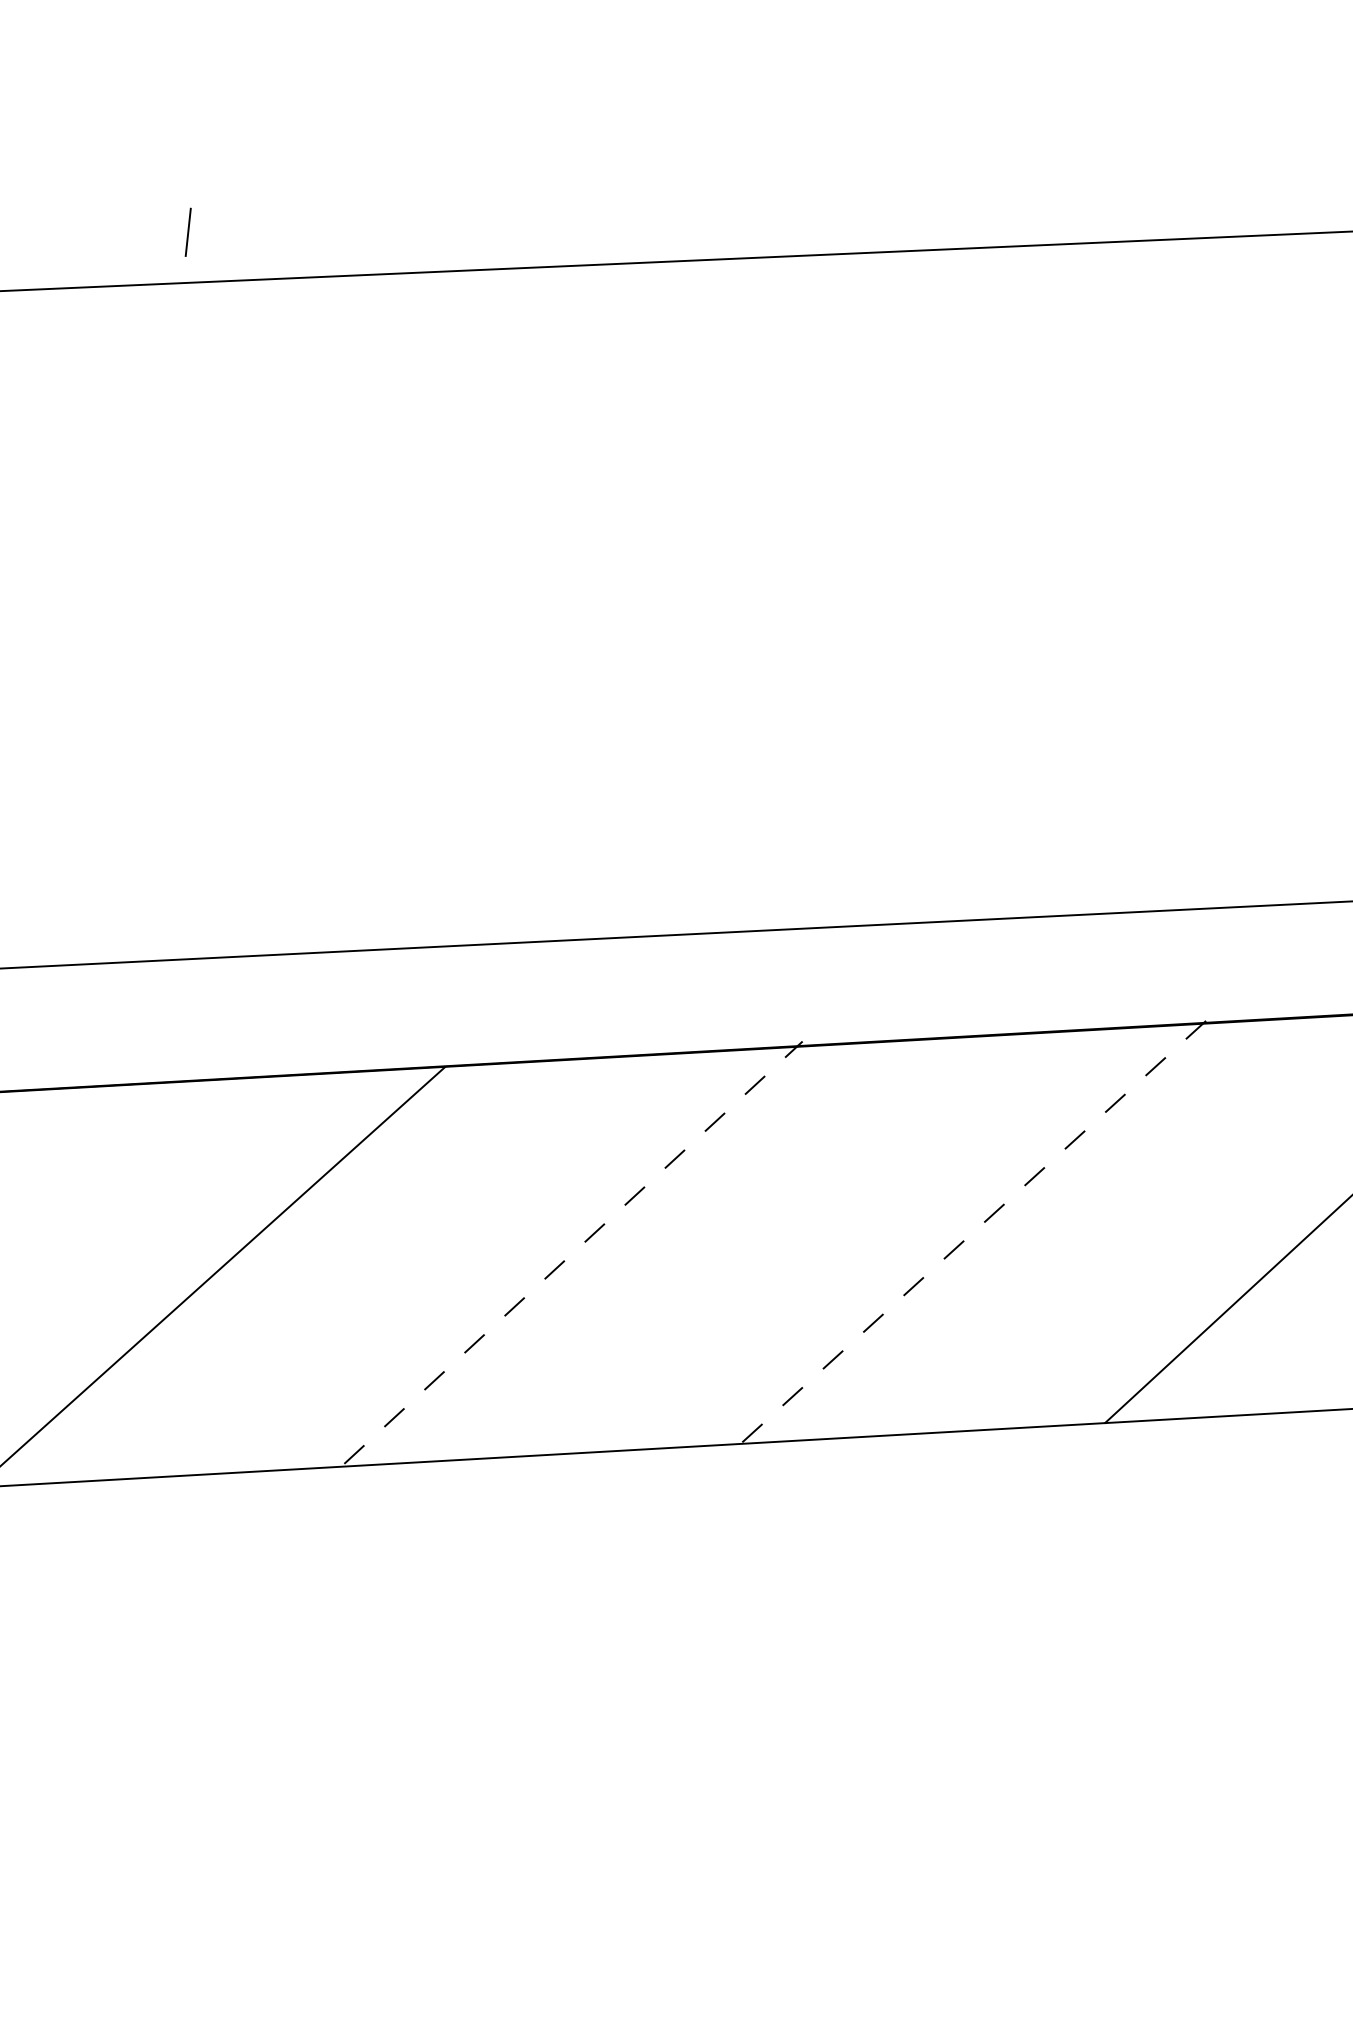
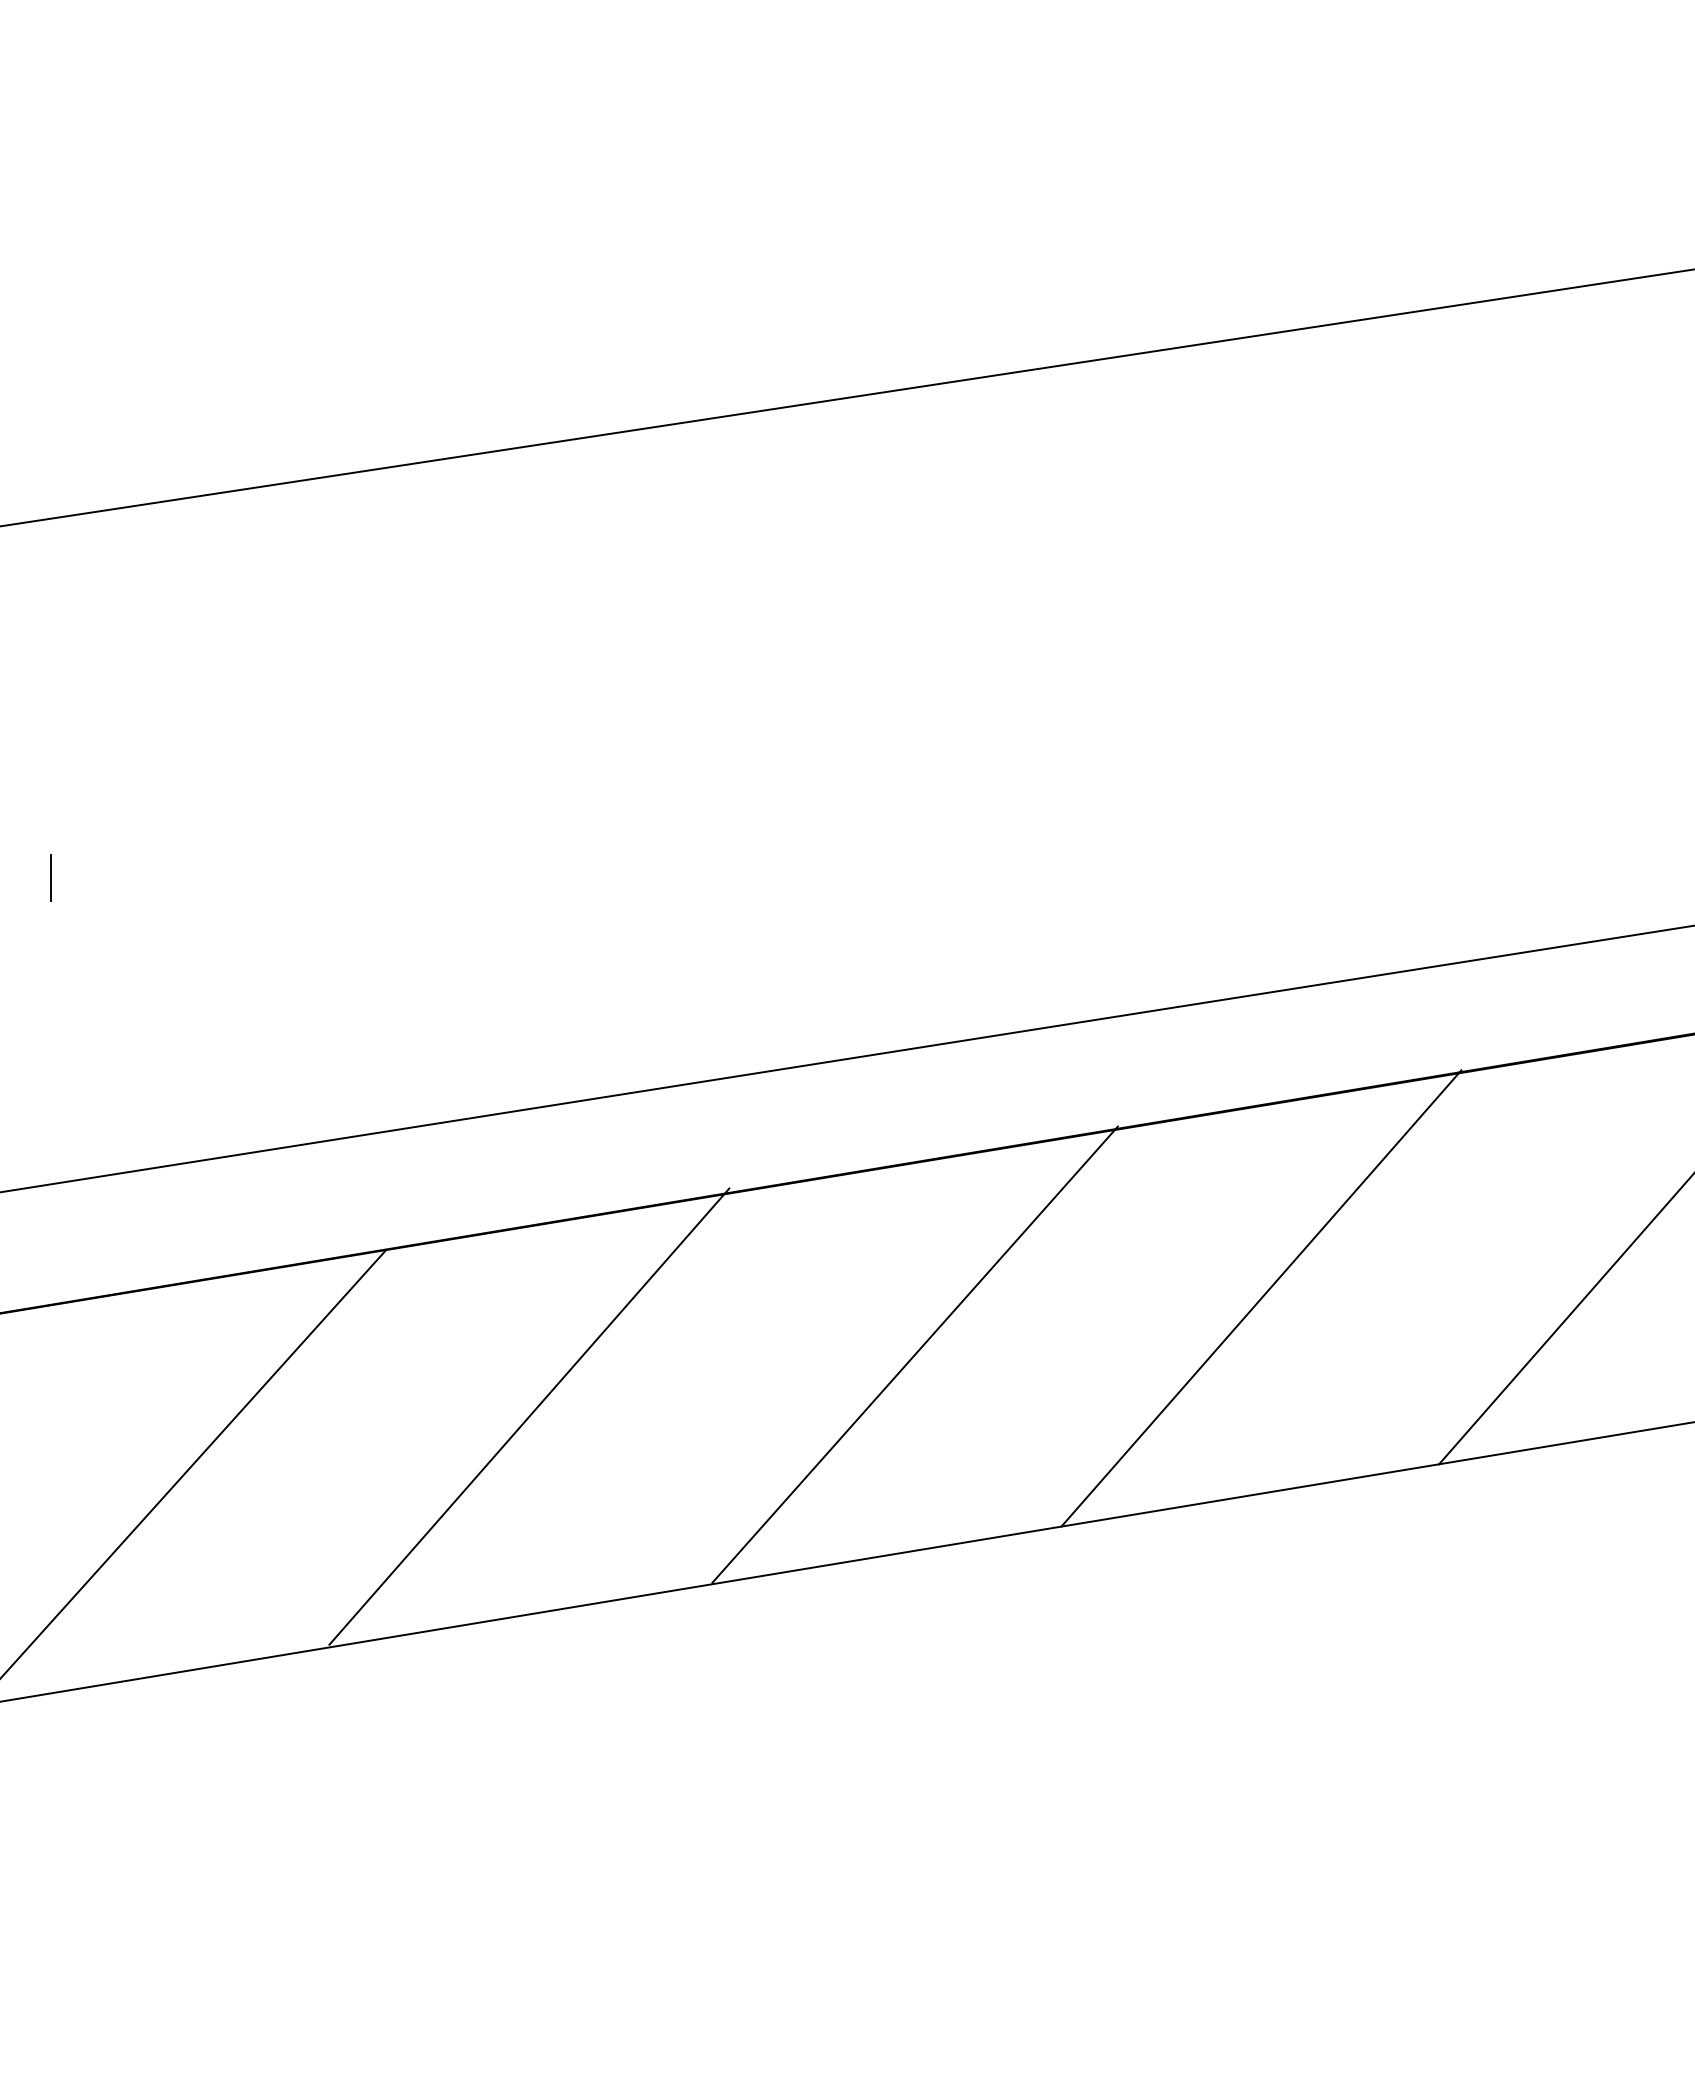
line: (187, 231) -> (50, 877), moved
line: (974, 1231) -> (915, 1354), dashed -> solid
line: (573, 1252) -> (529, 1416), dashed -> solid

